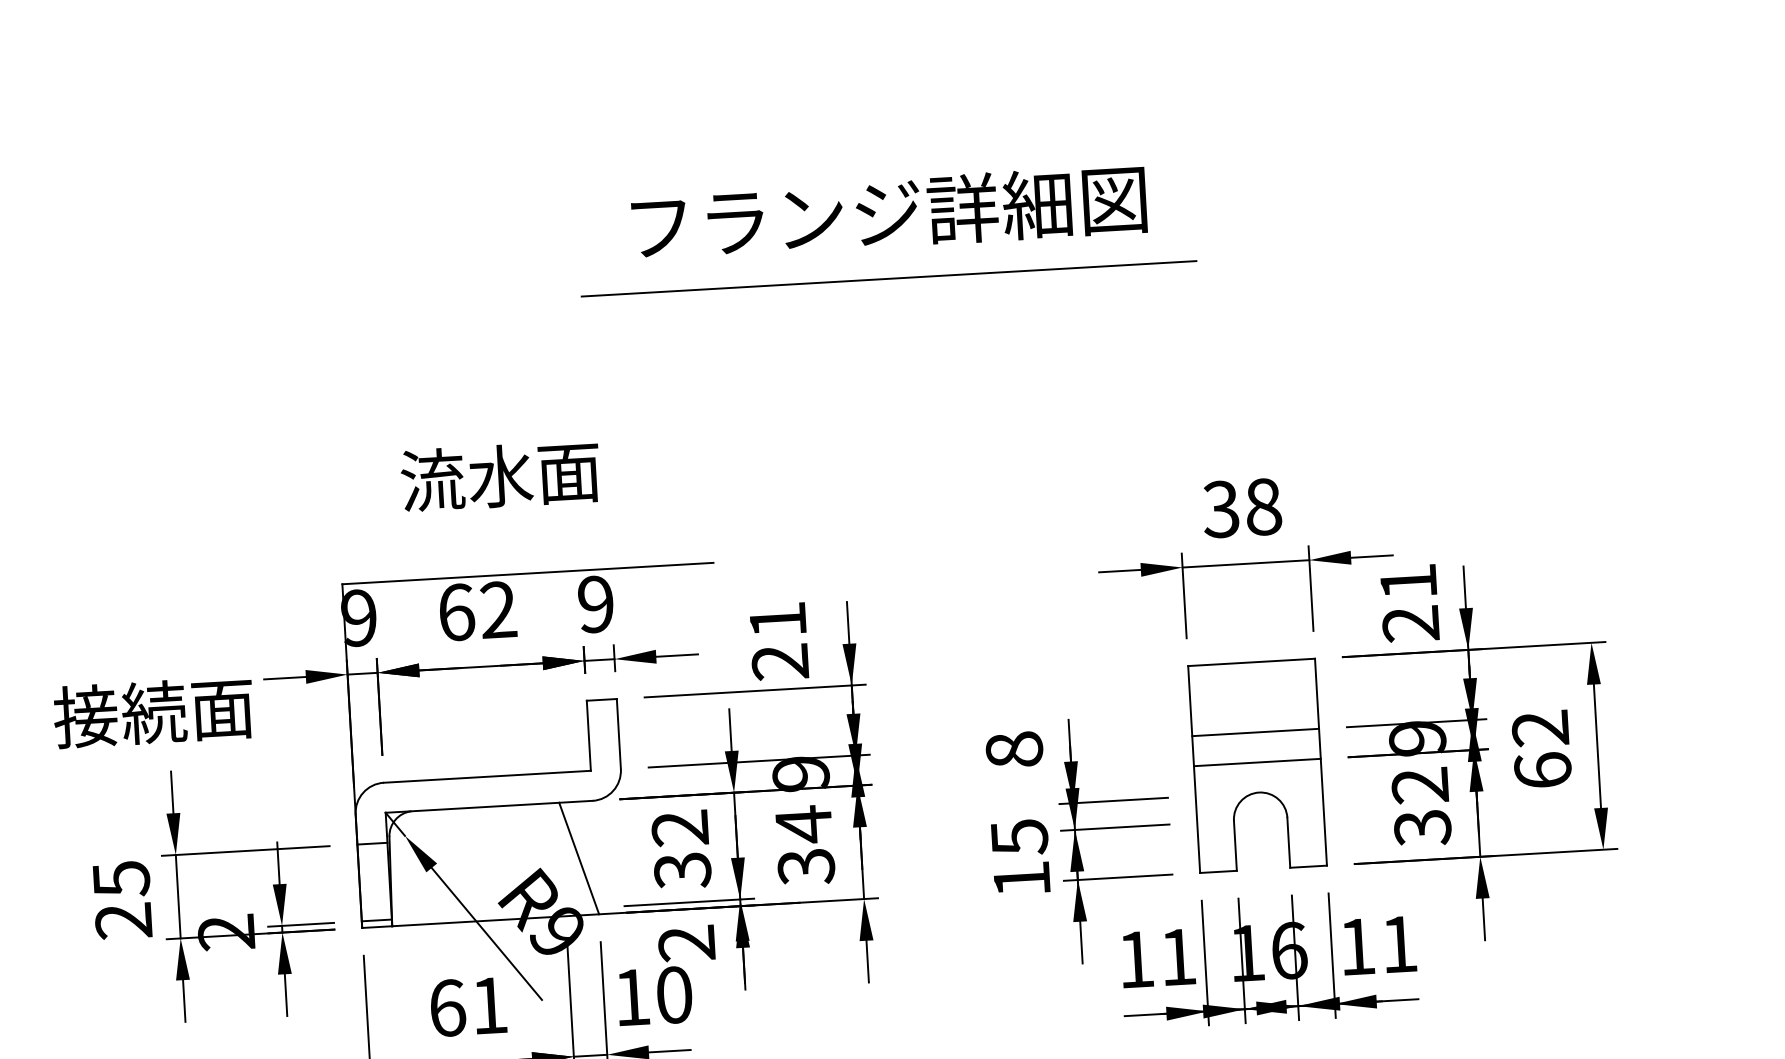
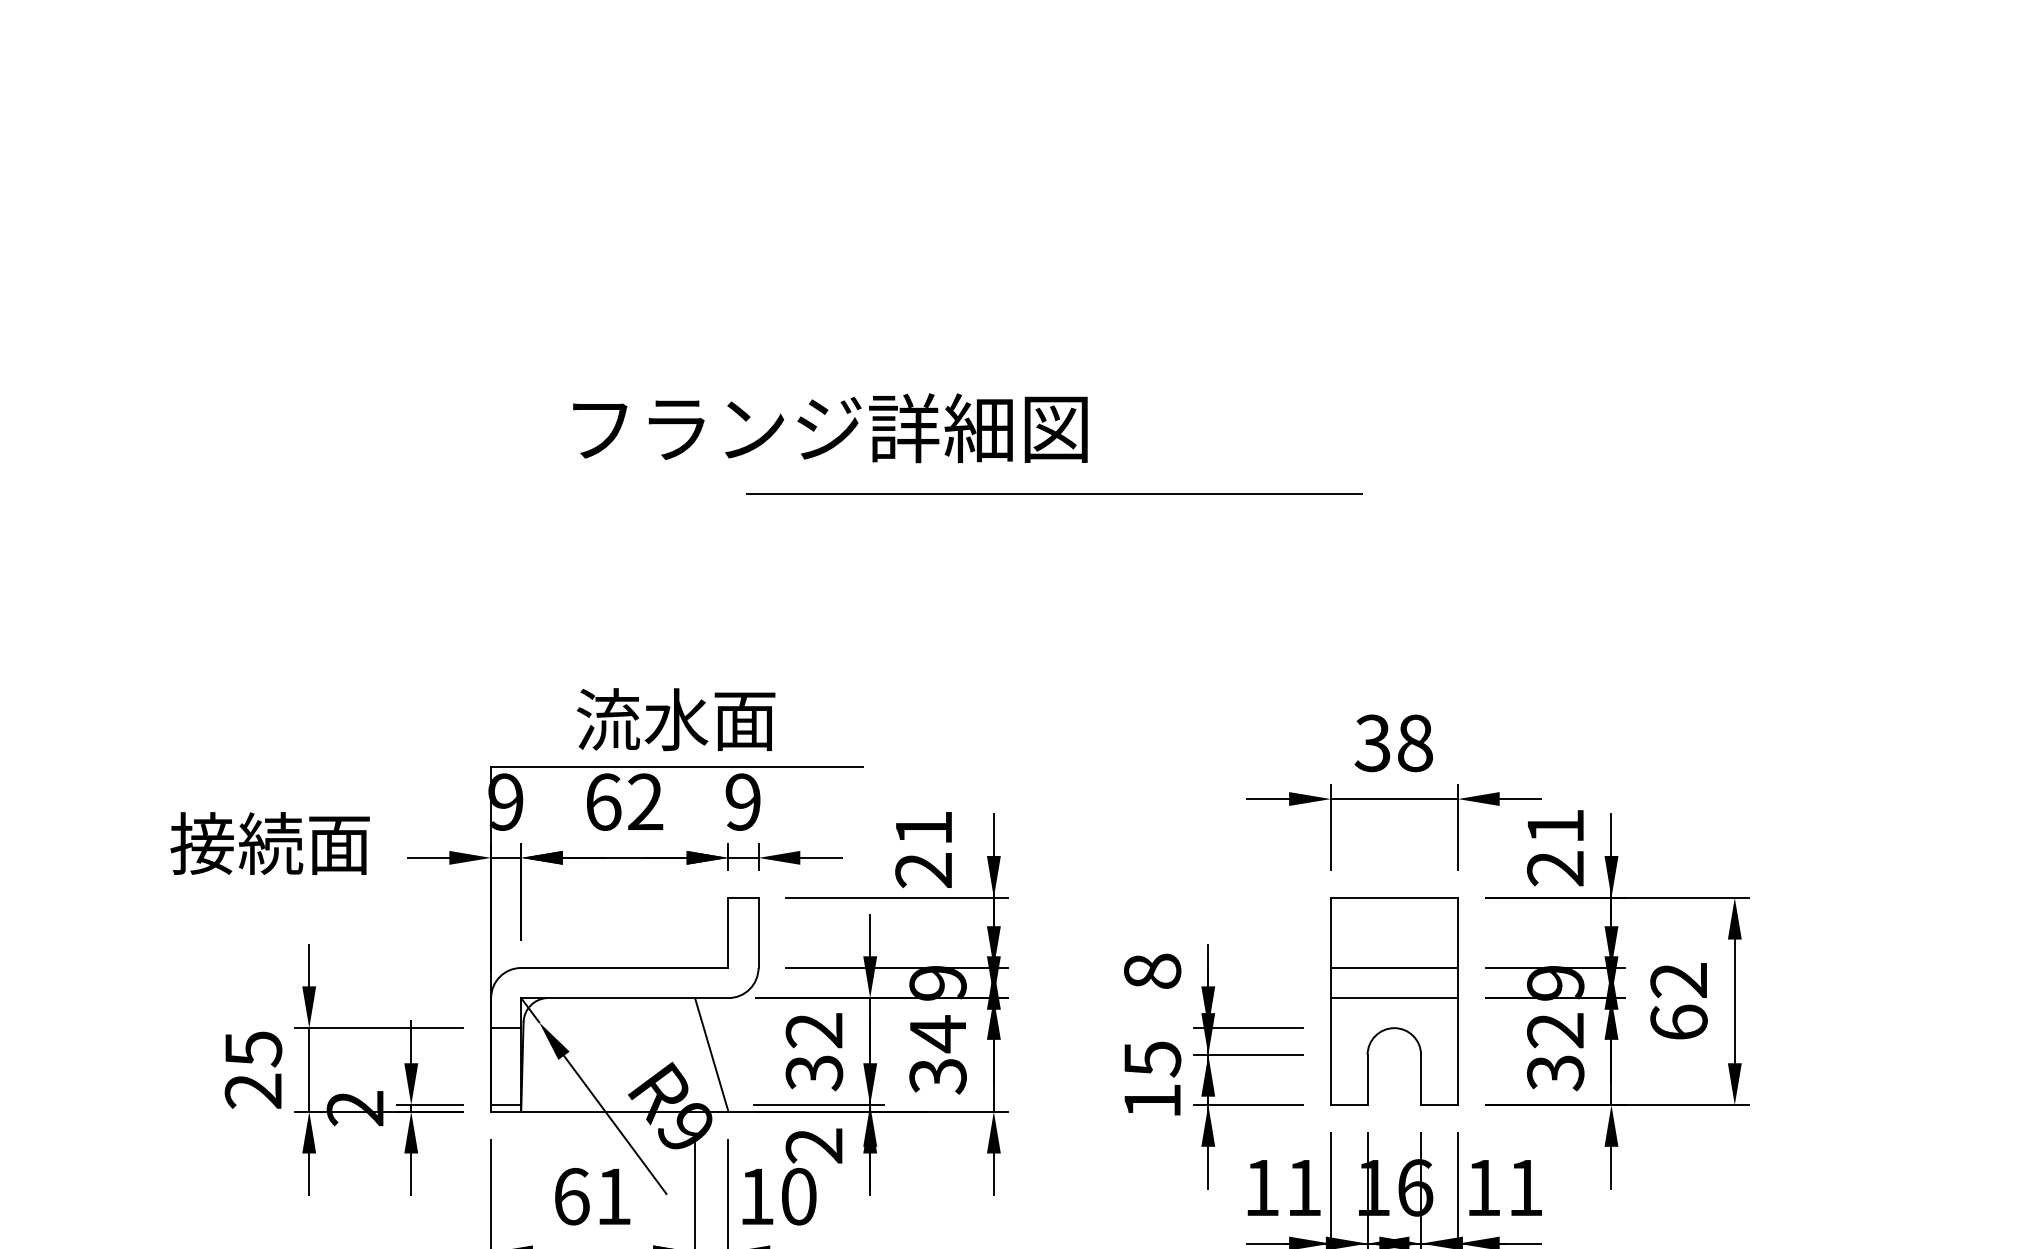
text: (889, 213) -> (830, 428), moved
text: (499, 476) -> (675, 719), moved
text: (152, 712) -> (269, 843), moved

